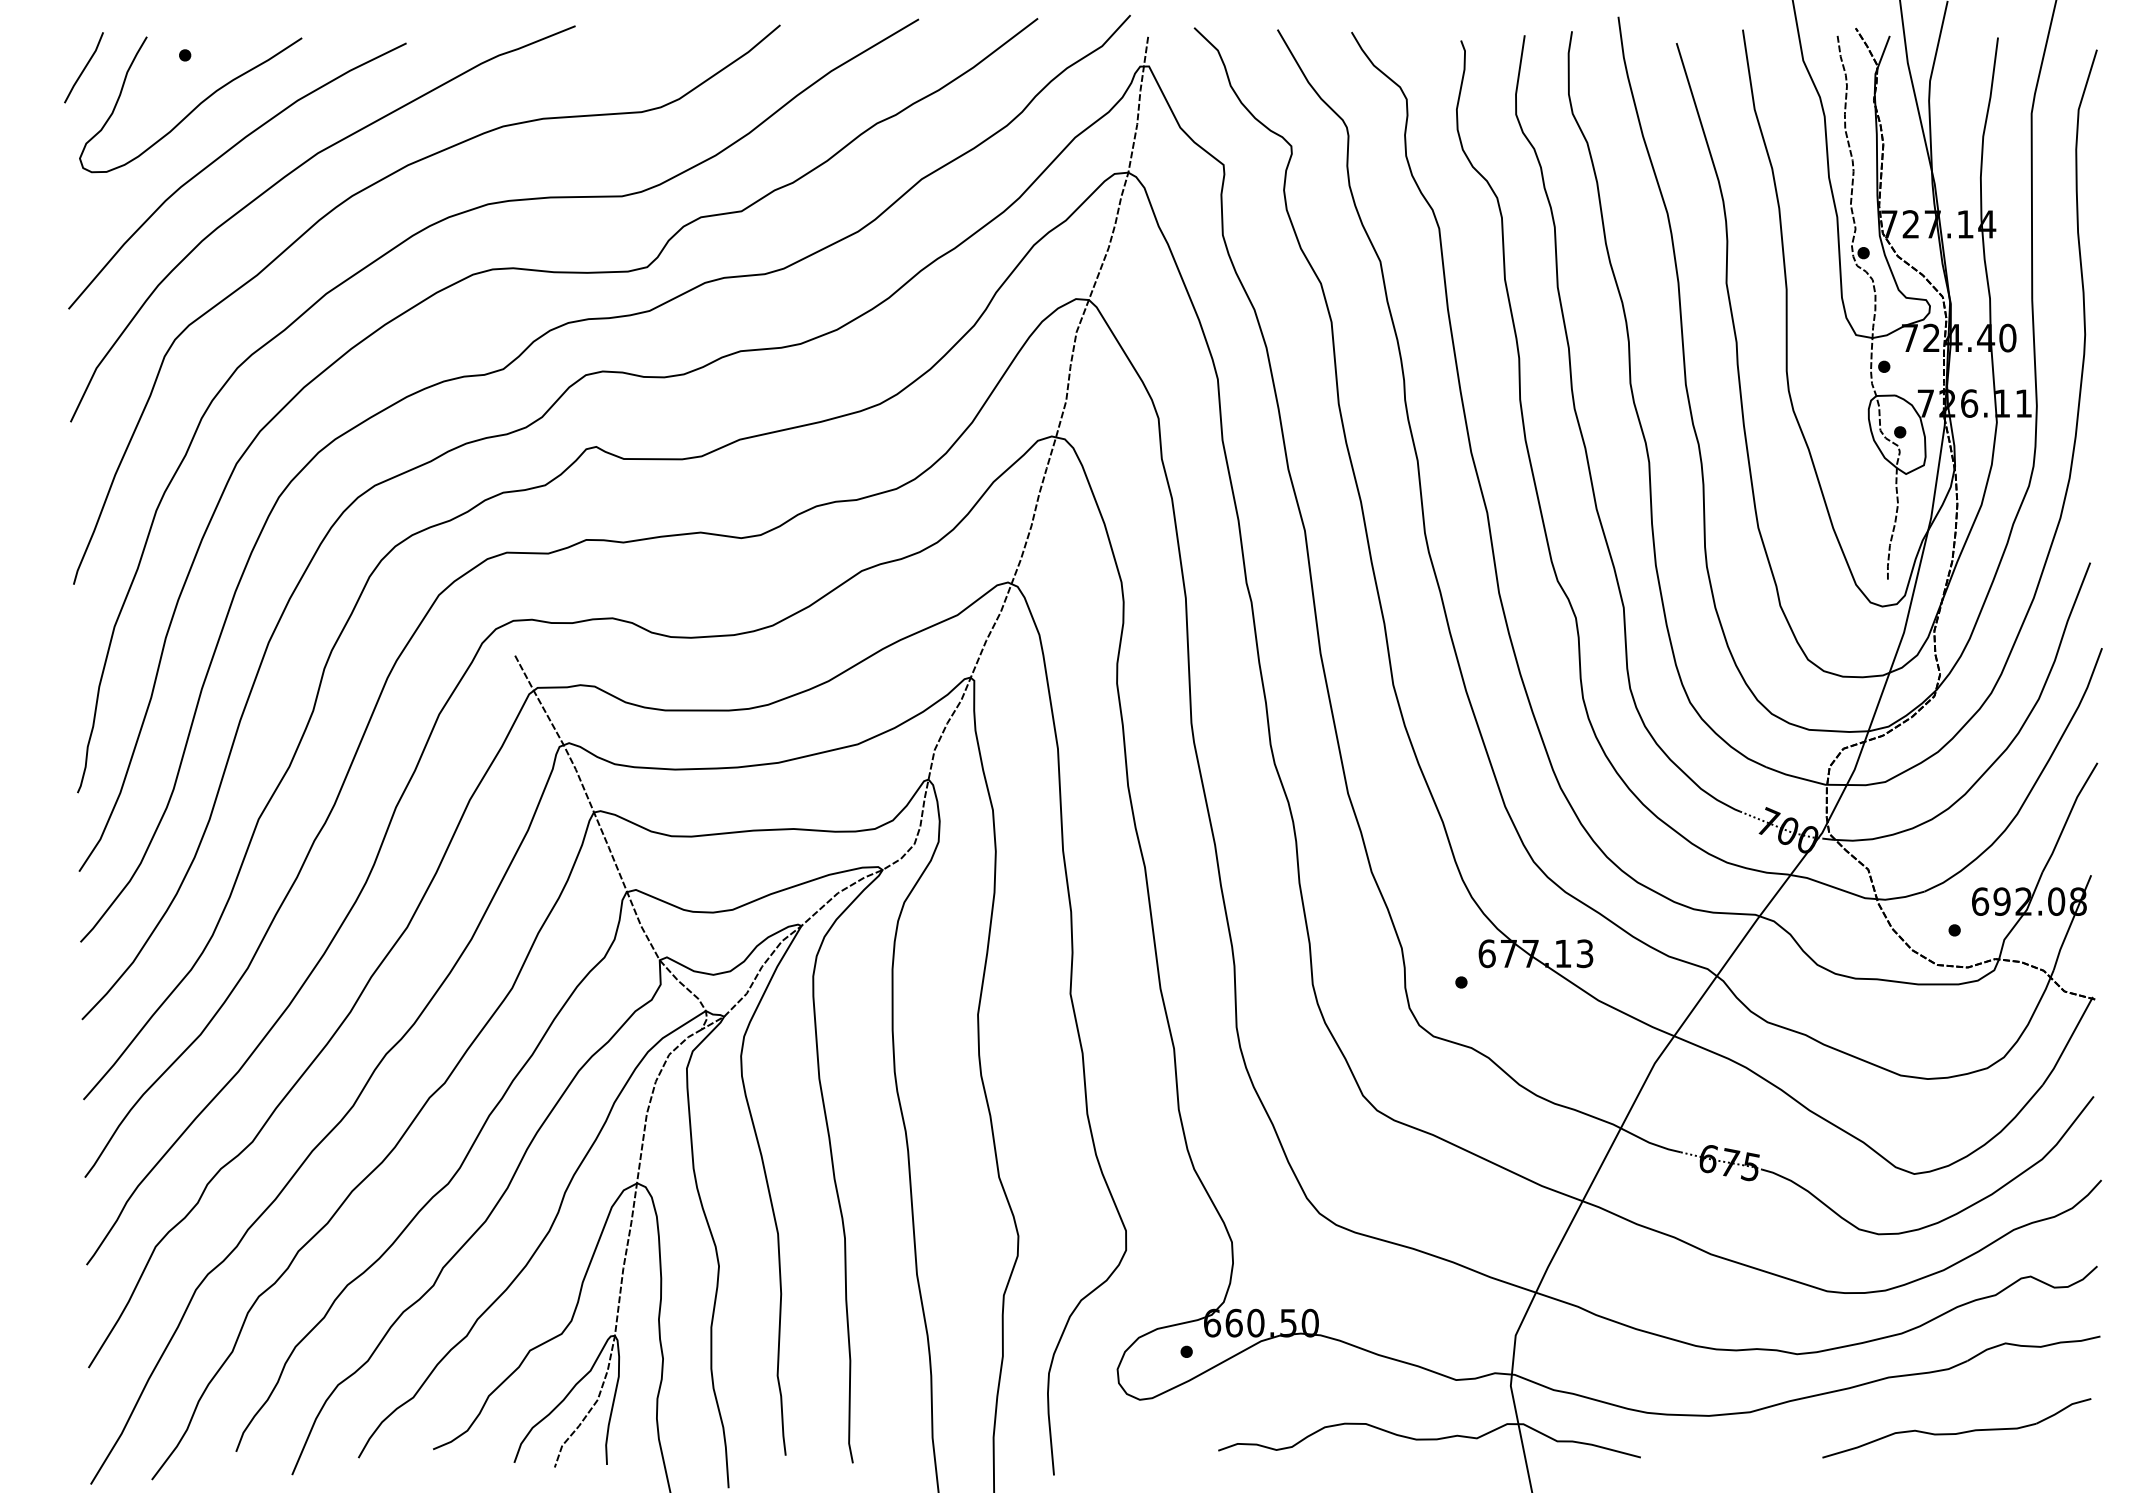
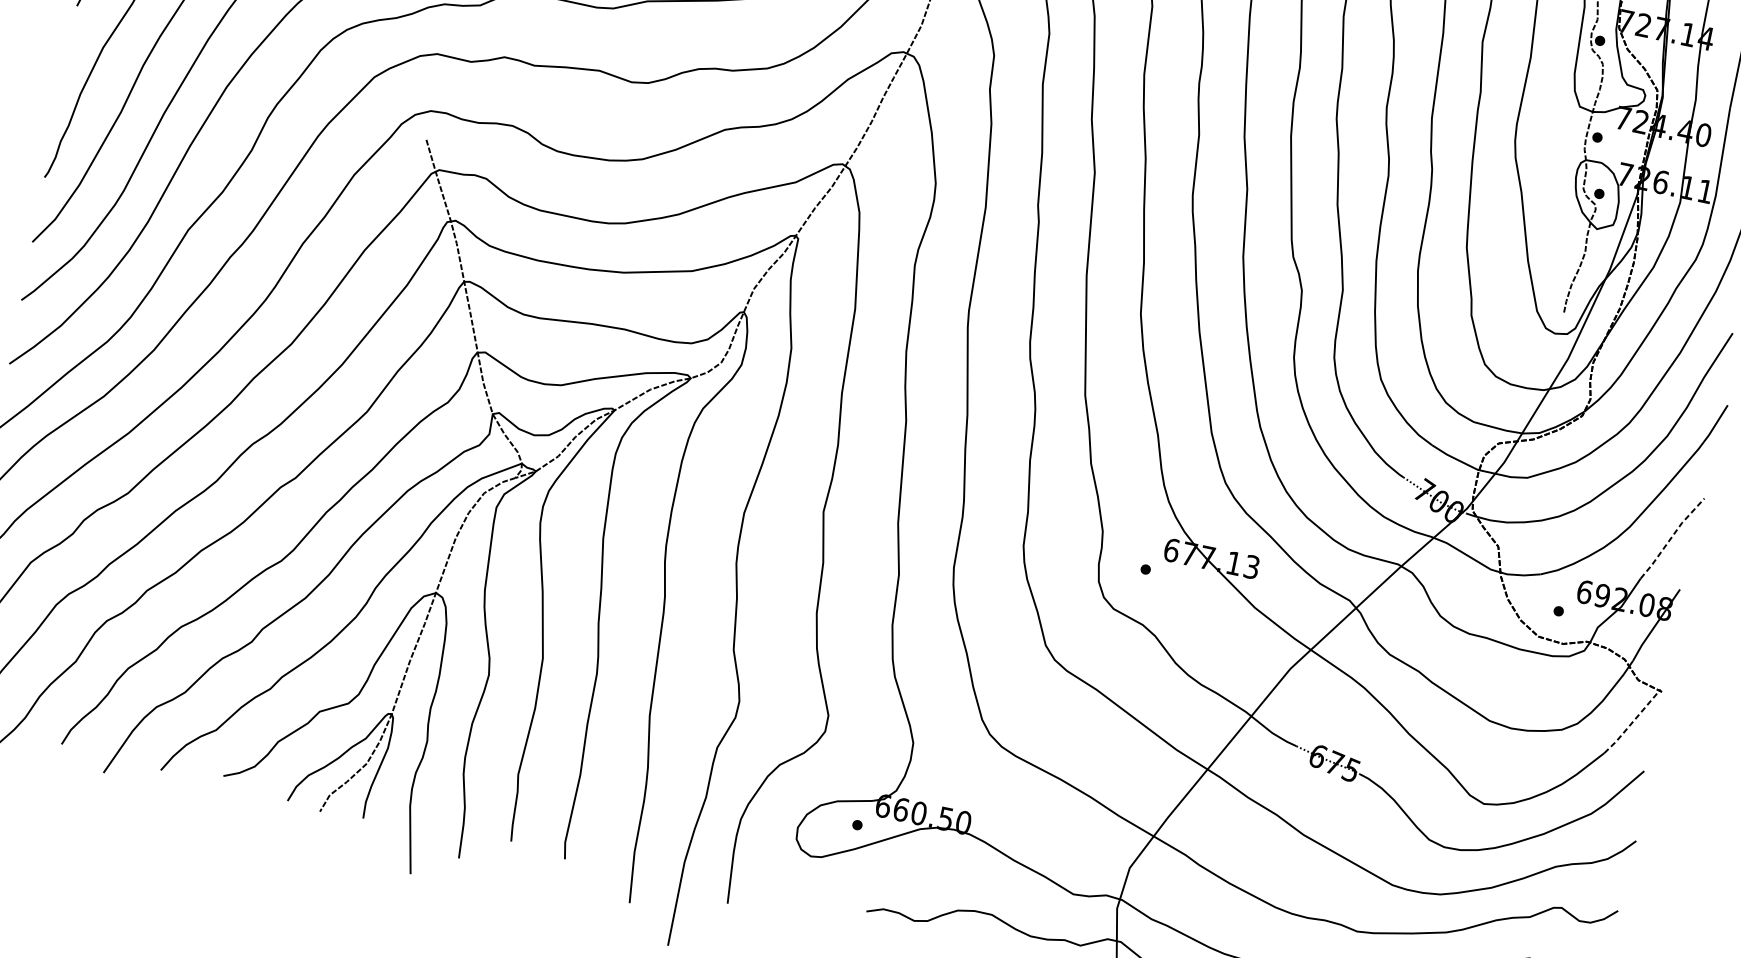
line: (2068, 816) -> (1671, 537), solid -> dashed
line: (2068, 1041) -> (1632, 721), solid -> dashed

